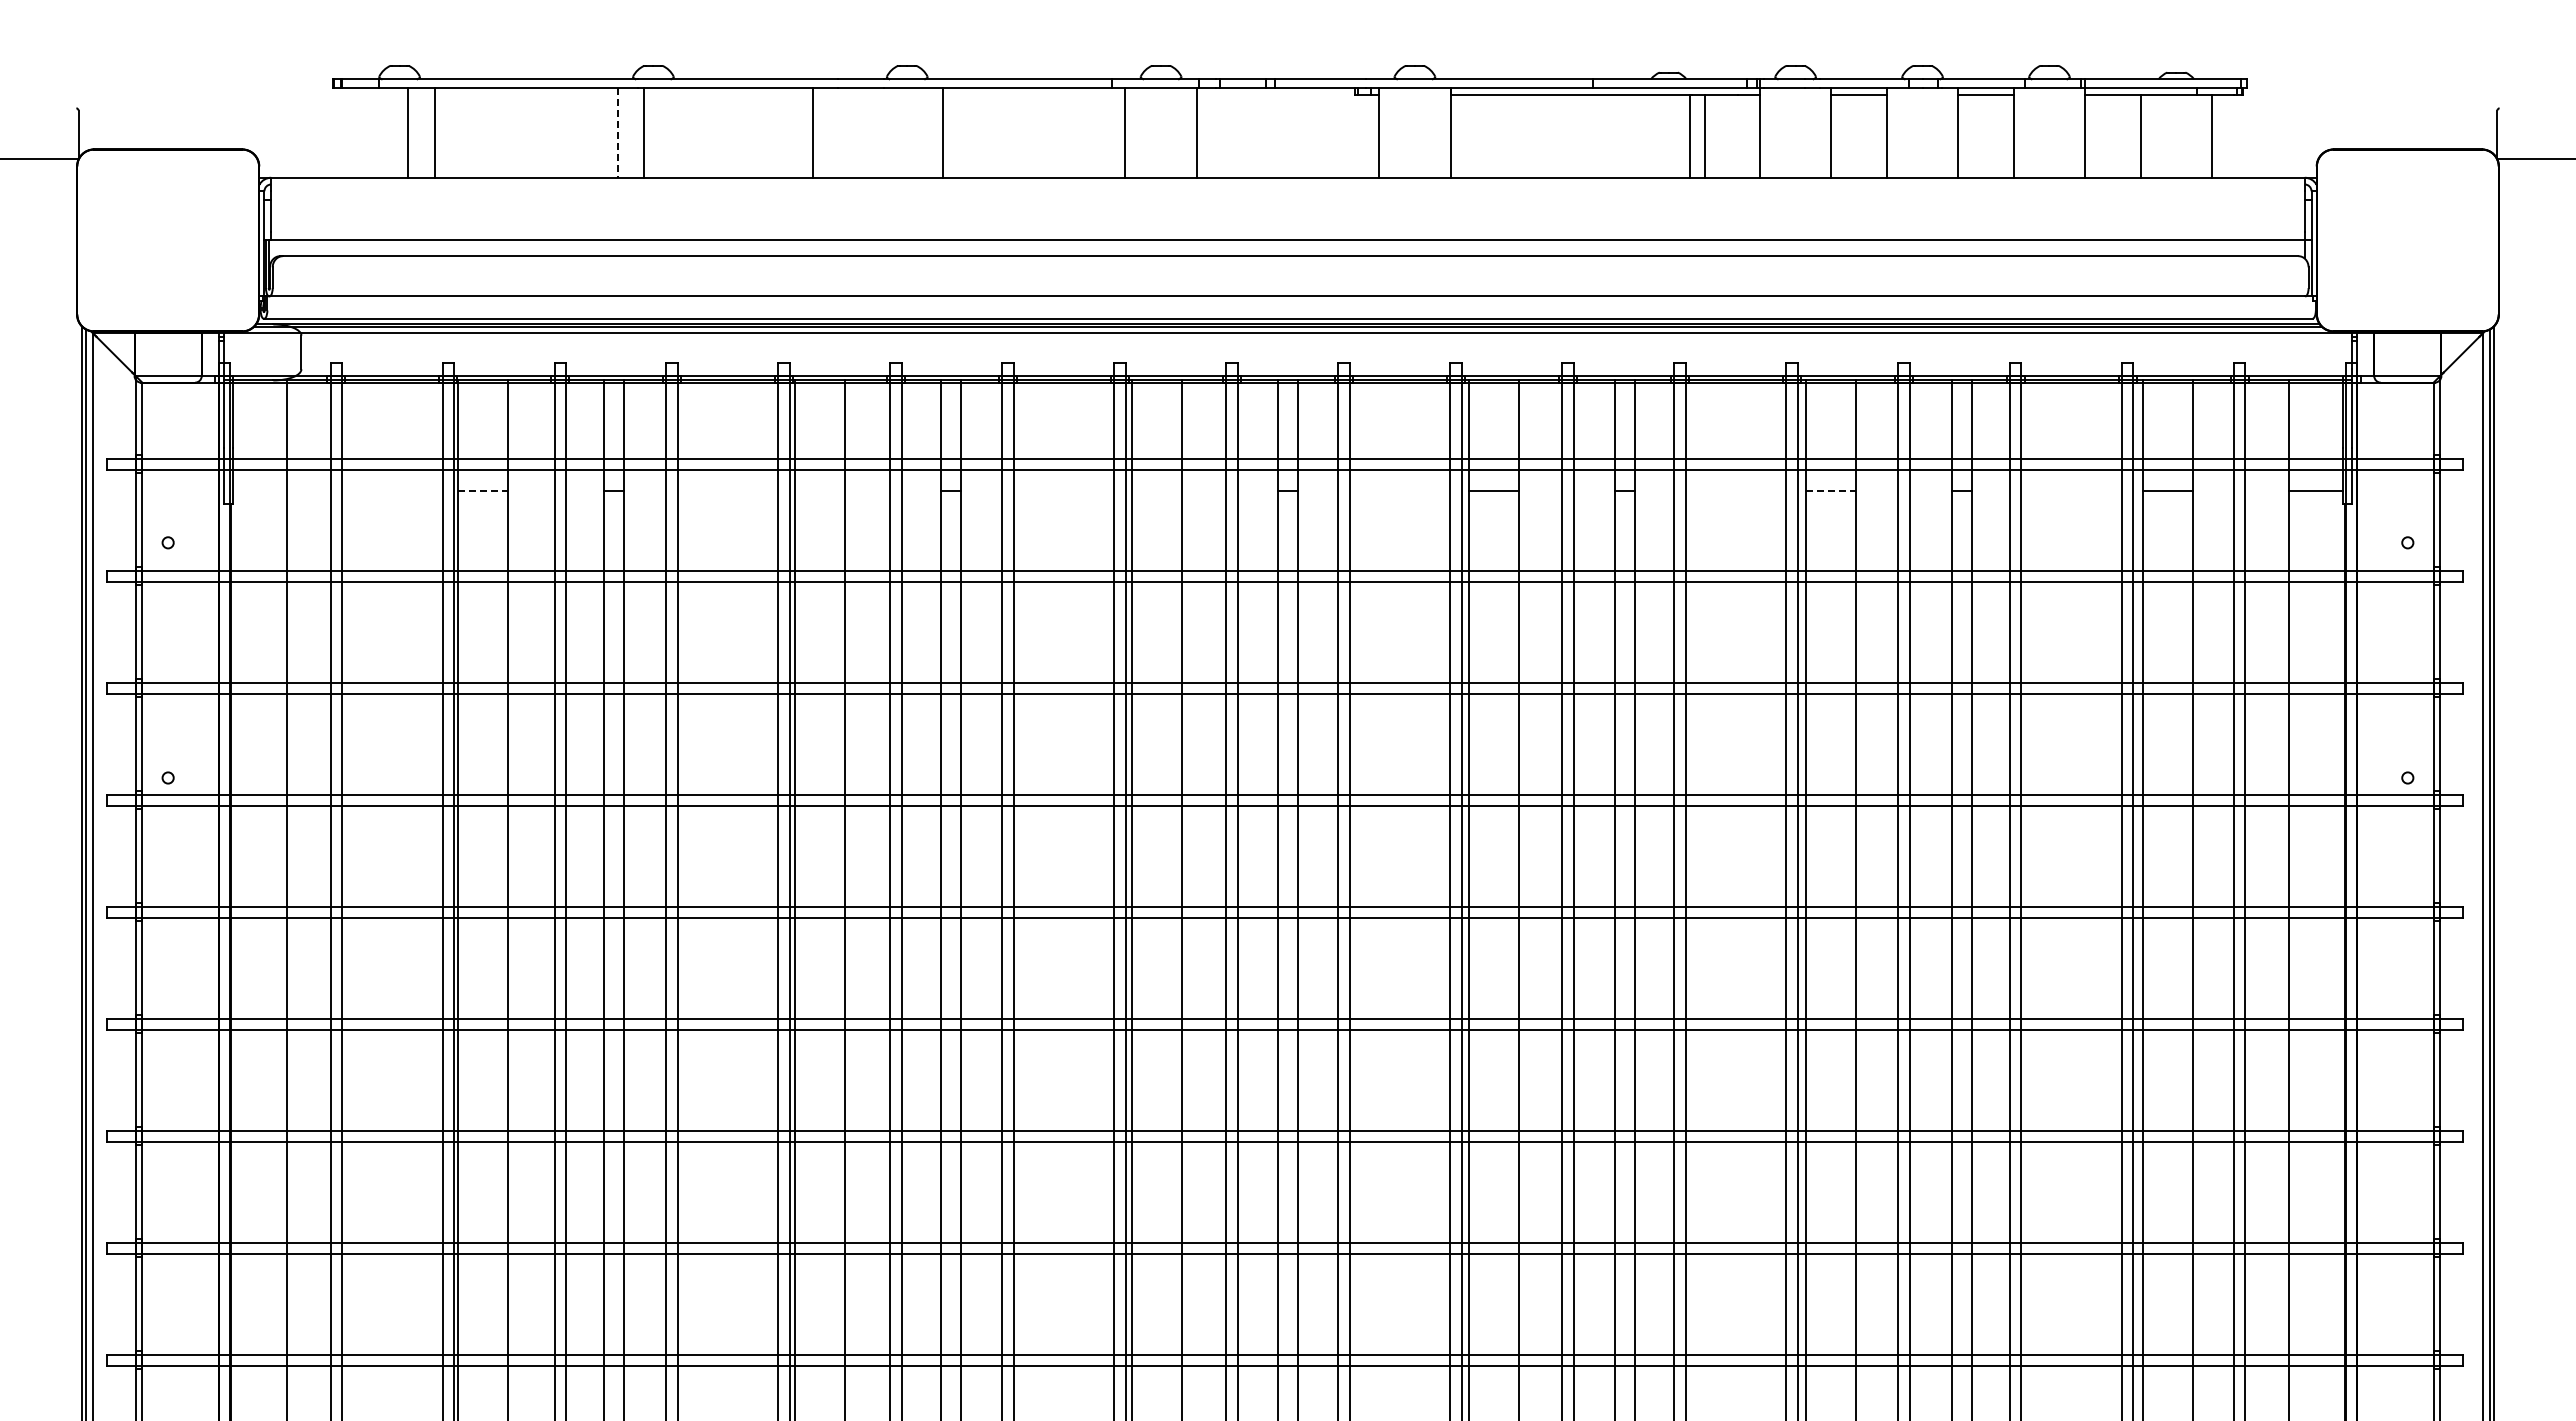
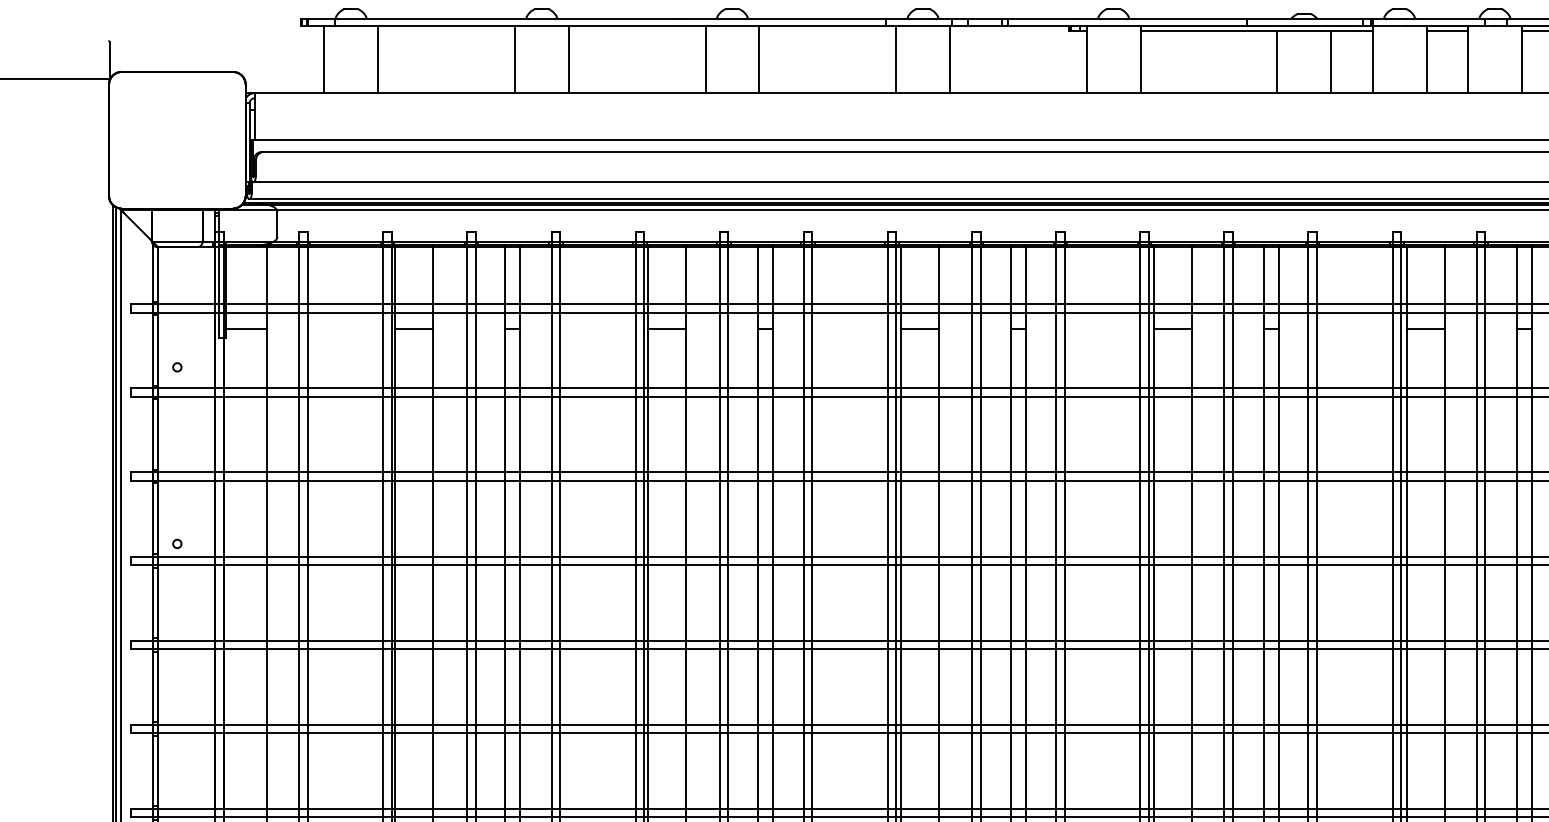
line: (407, 132) -> (324, 59), moved
line: (617, 132) -> (514, 59), dashed -> solid
line: (644, 132) -> (568, 59), moved
line: (813, 132) -> (705, 59), moved
line: (1689, 135) -> (1277, 61), moved
line: (260, 491) -> (246, 328), added
line: (483, 491) -> (414, 328), dashed -> solid
line: (820, 491) -> (667, 328), added
line: (1157, 491) -> (920, 328), added
line: (1831, 491) -> (1426, 328), dashed -> solid

